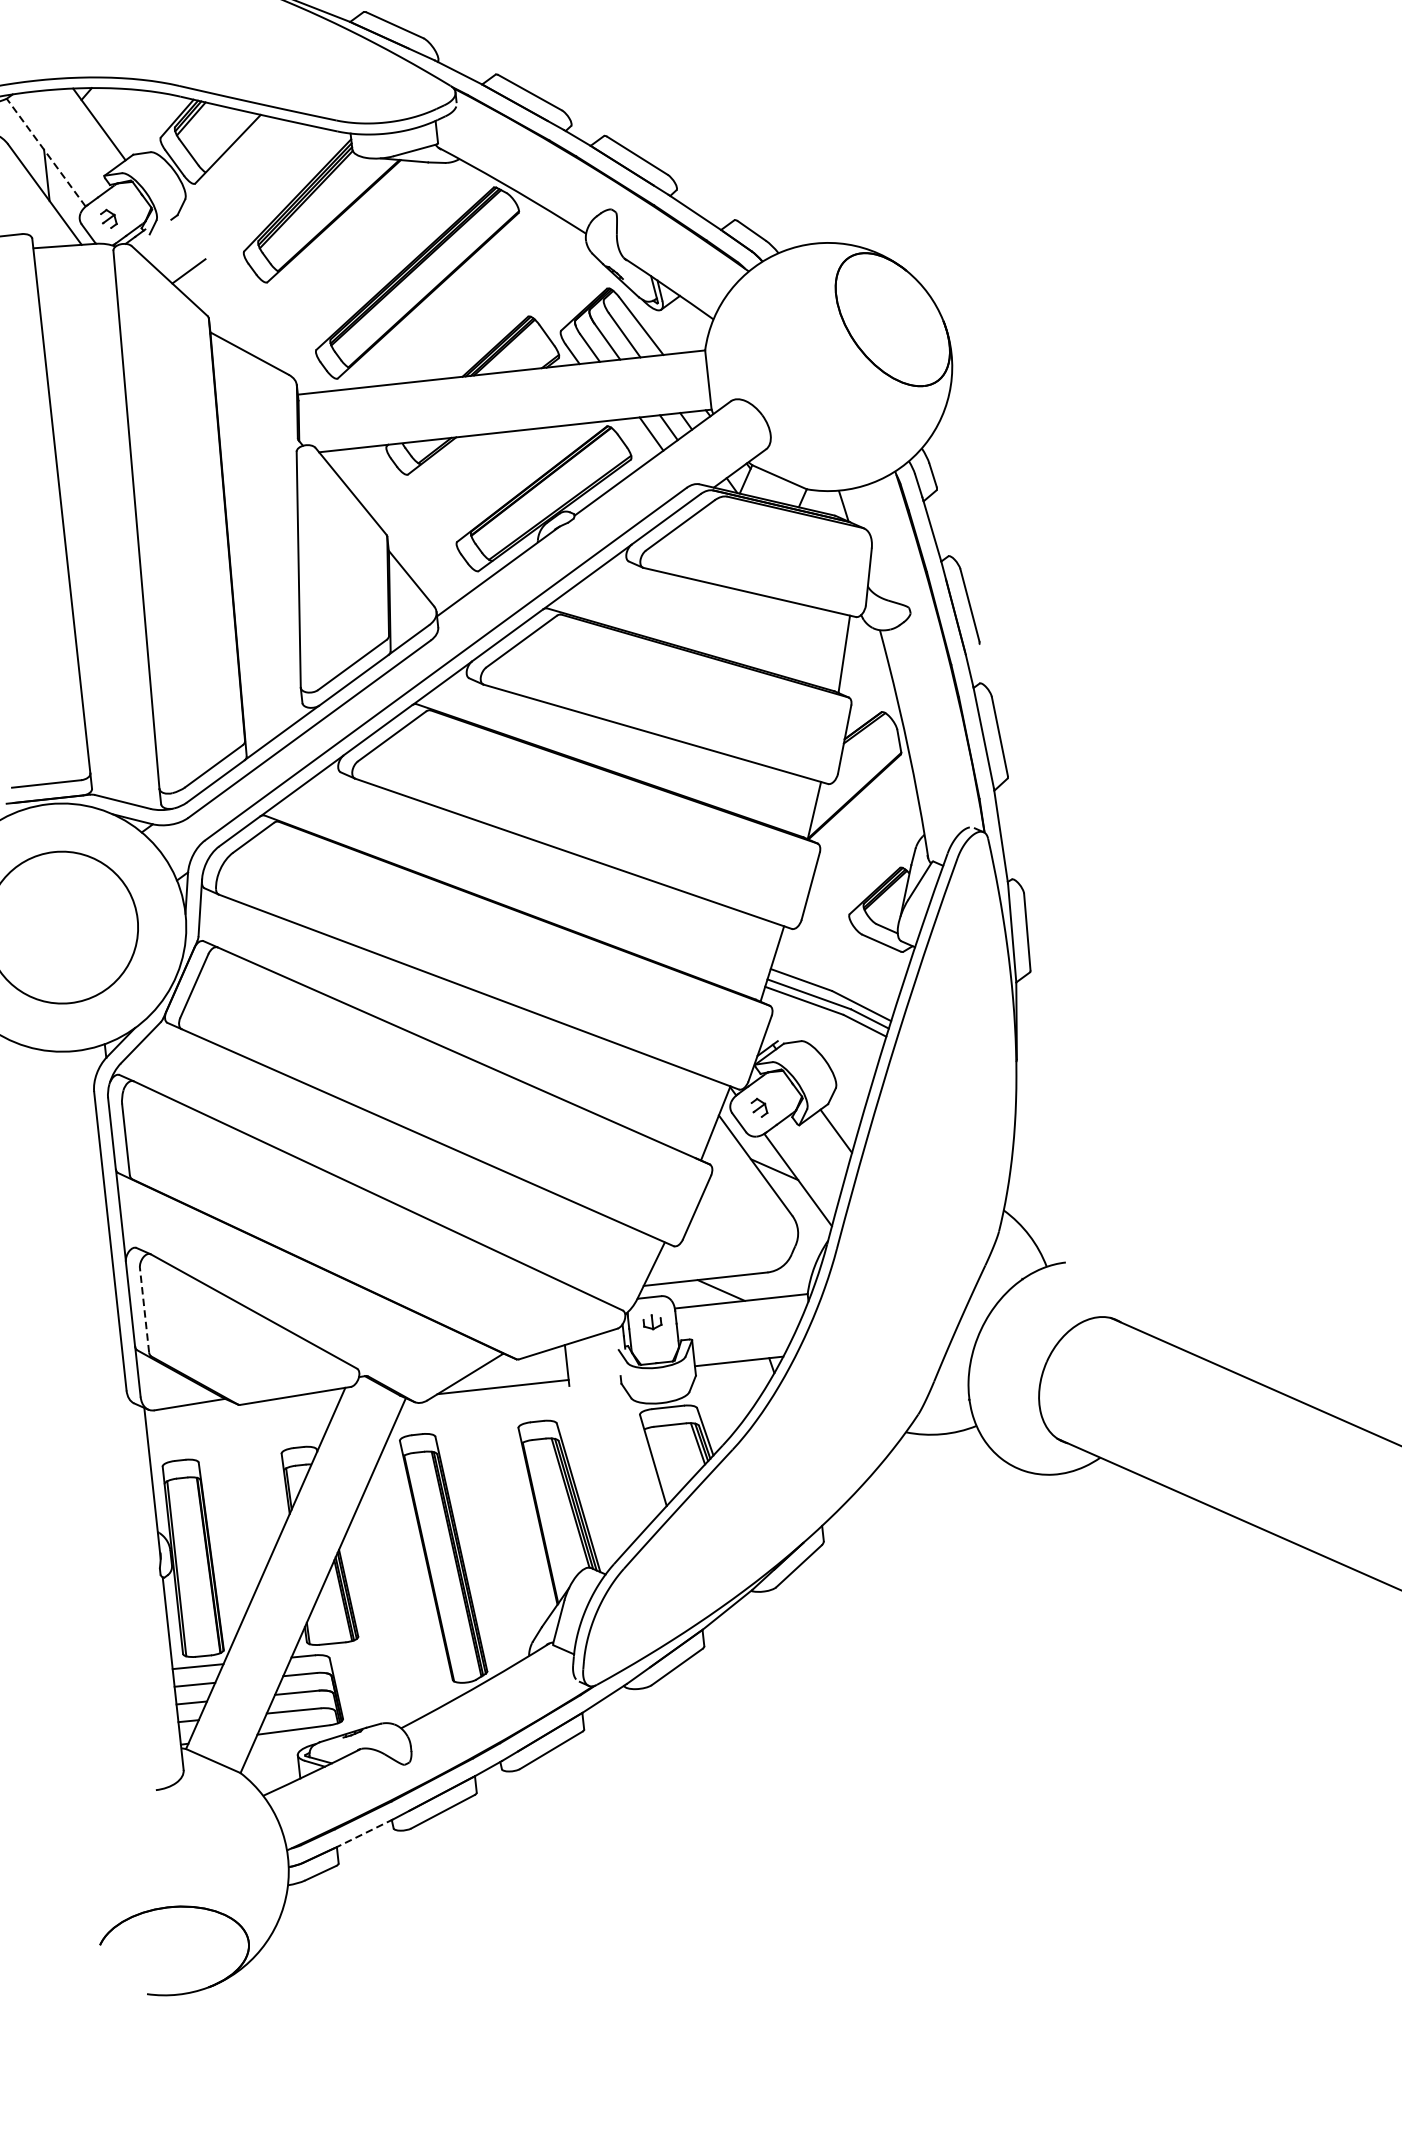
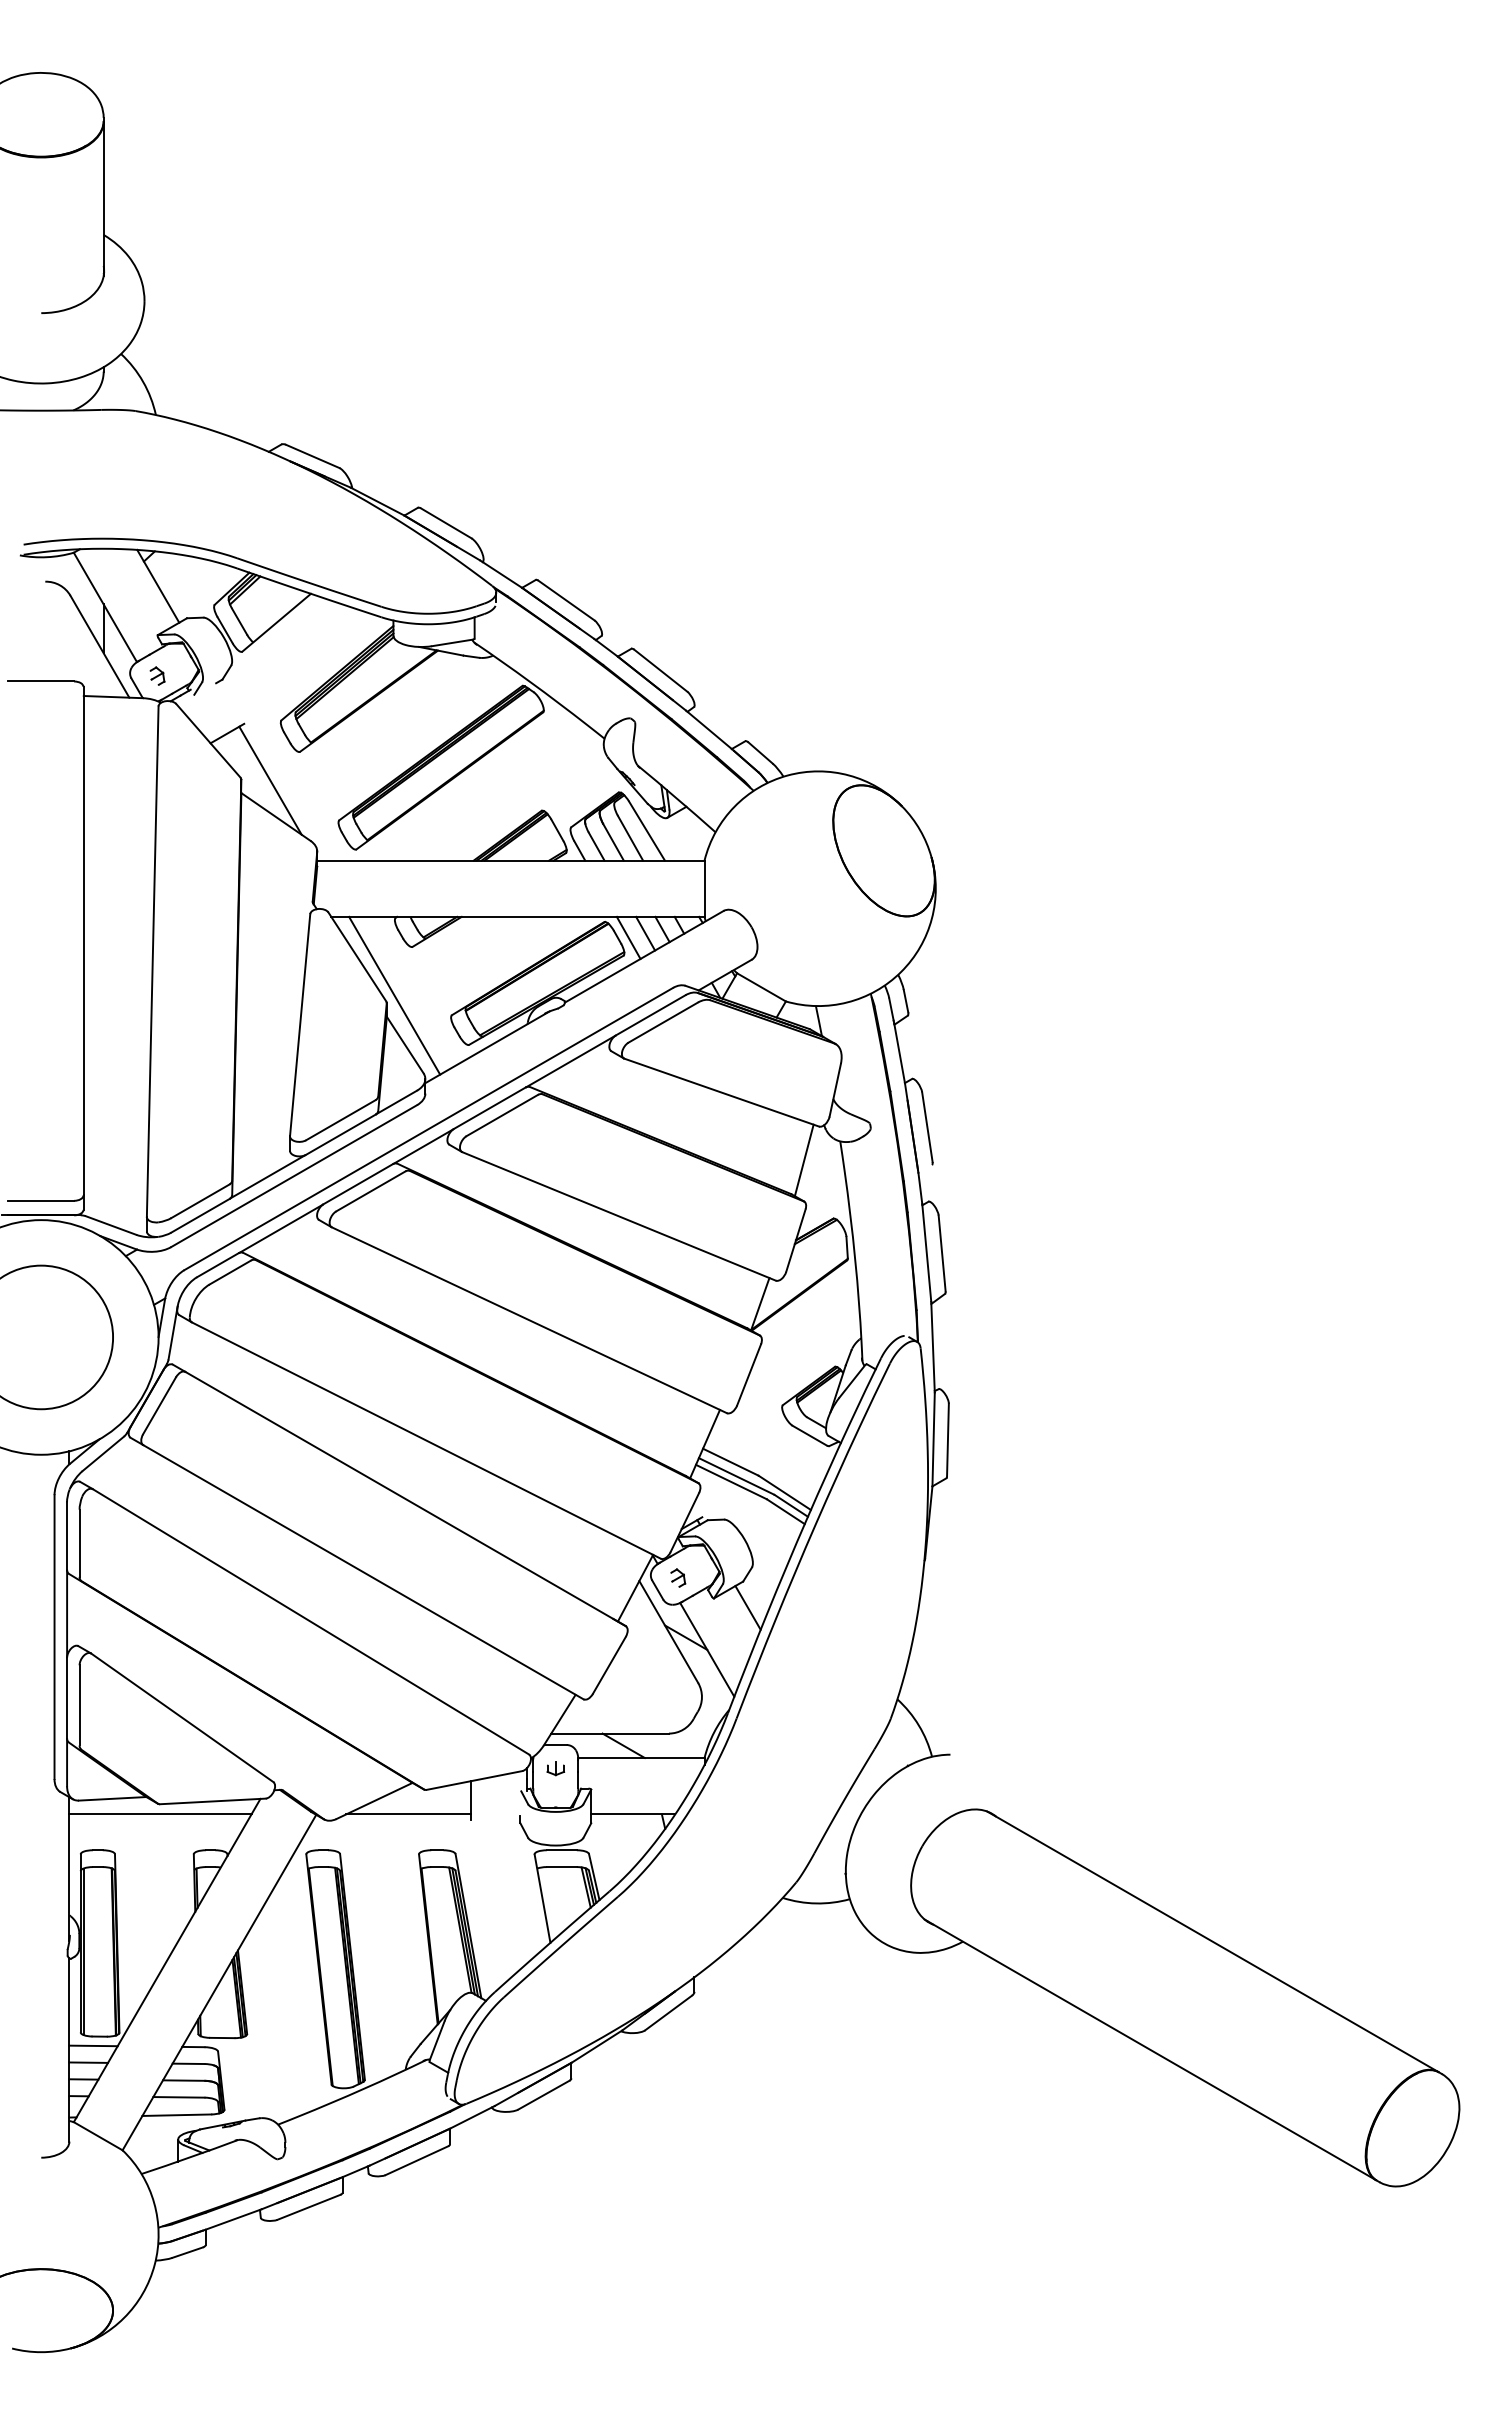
line: (46, 152) -> (105, 607), dashed -> solid
line: (239, 315) -> (270, 780), added
line: (633, 440) -> (628, 937), added
line: (394, 527) -> (394, 995), added
line: (144, 1309) -> (79, 1704), dashed -> solid
line: (242, 1415) -> (160, 1814), added
line: (365, 1833) -> (233, 2219), dashed -> solid

